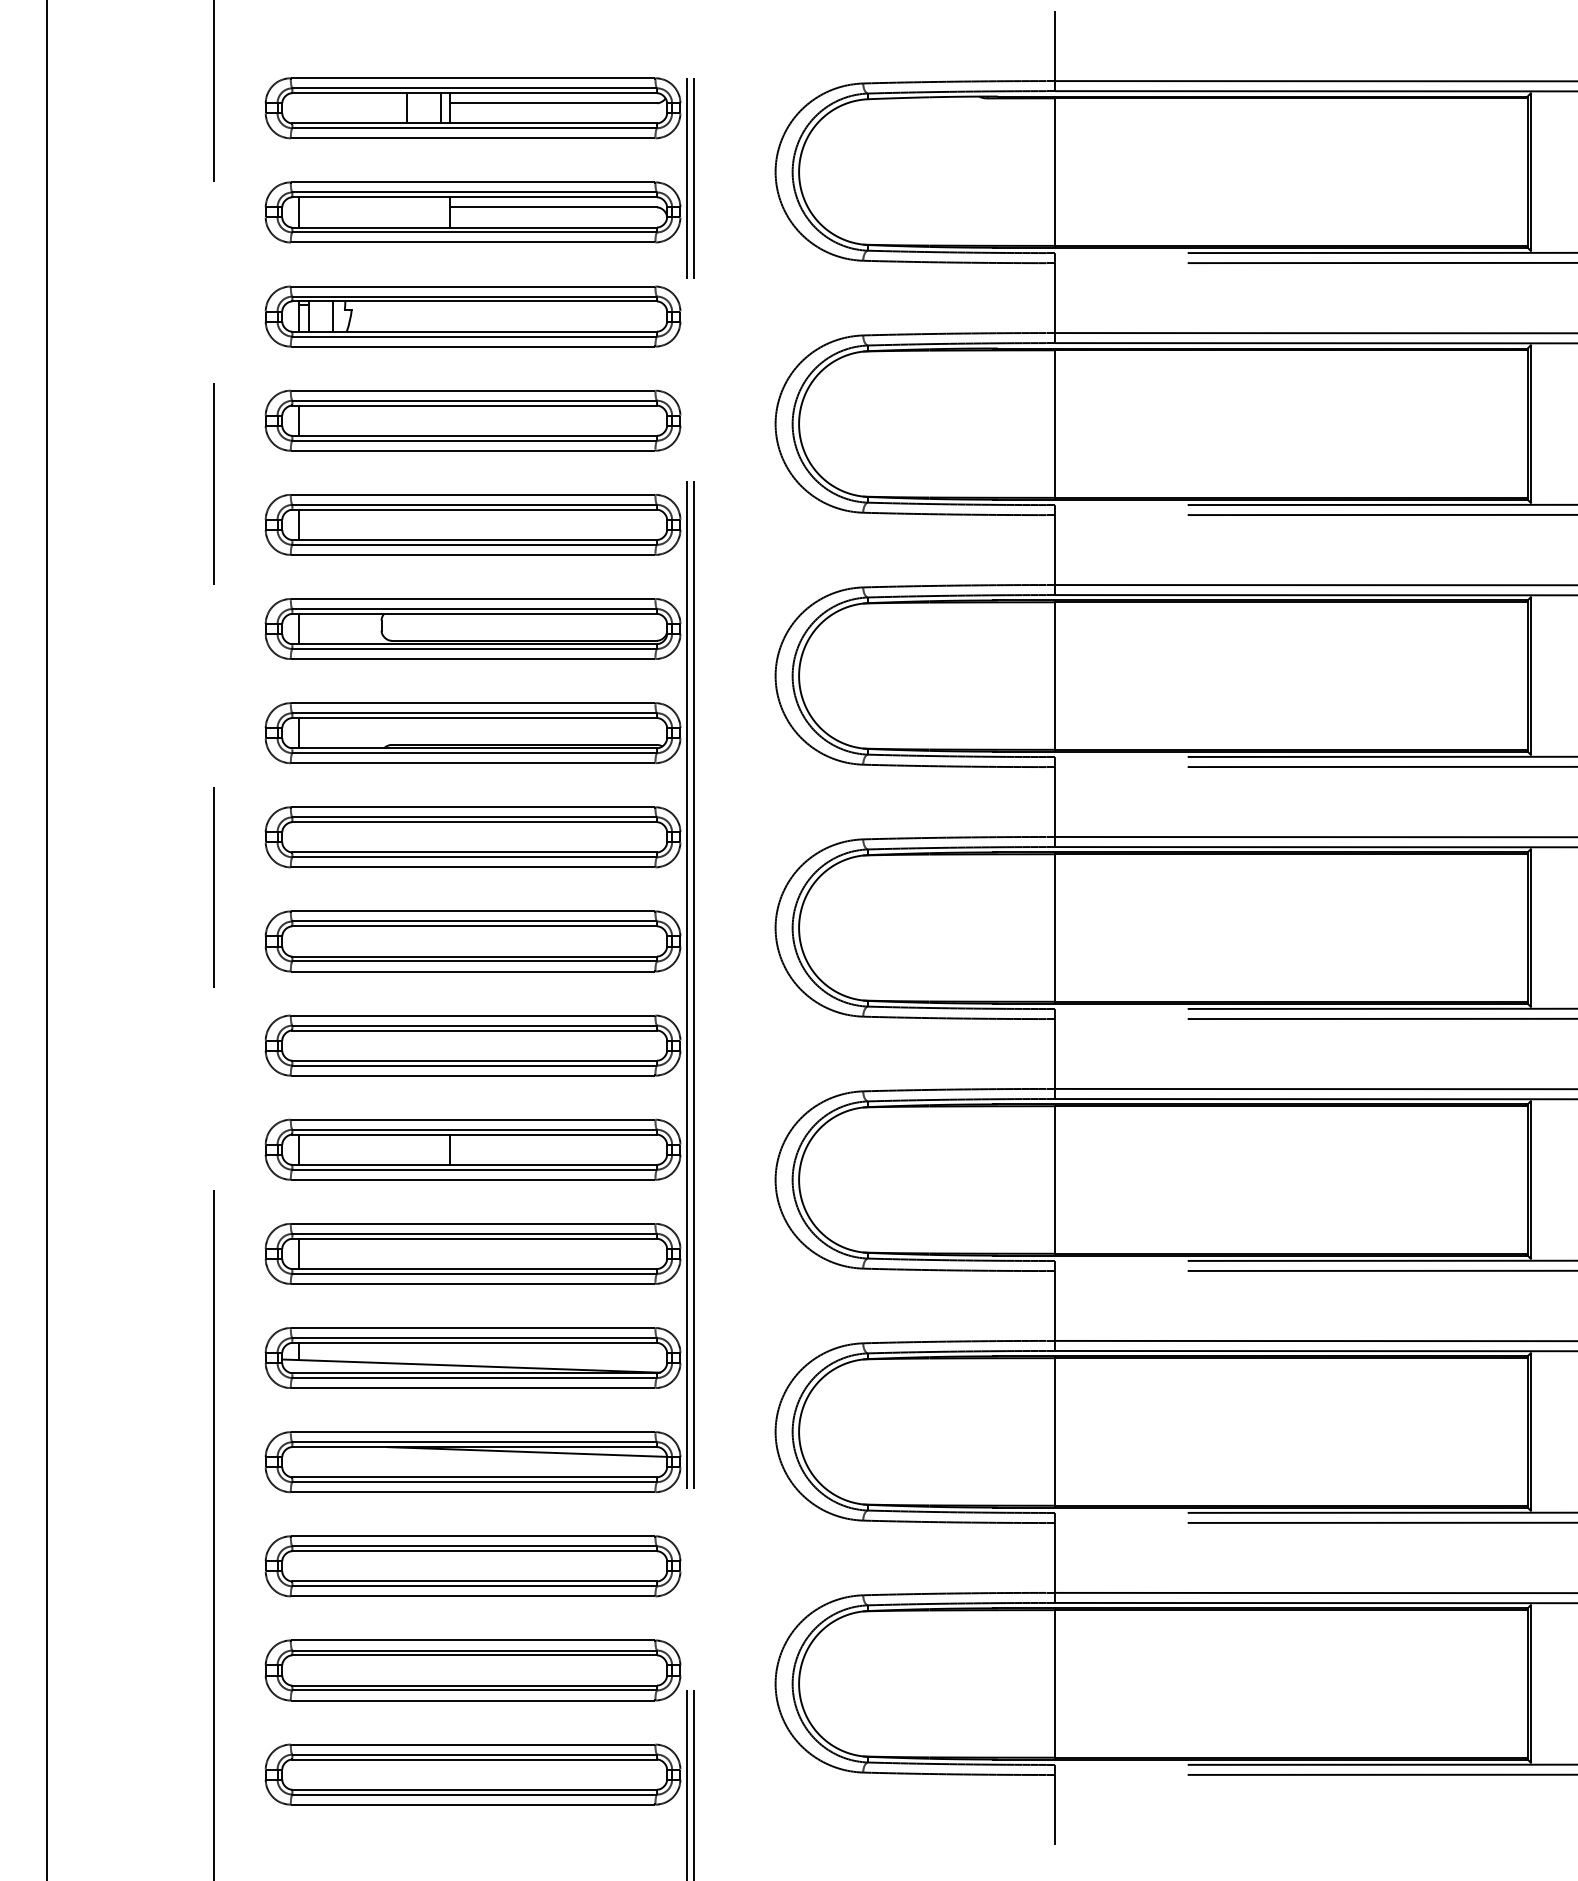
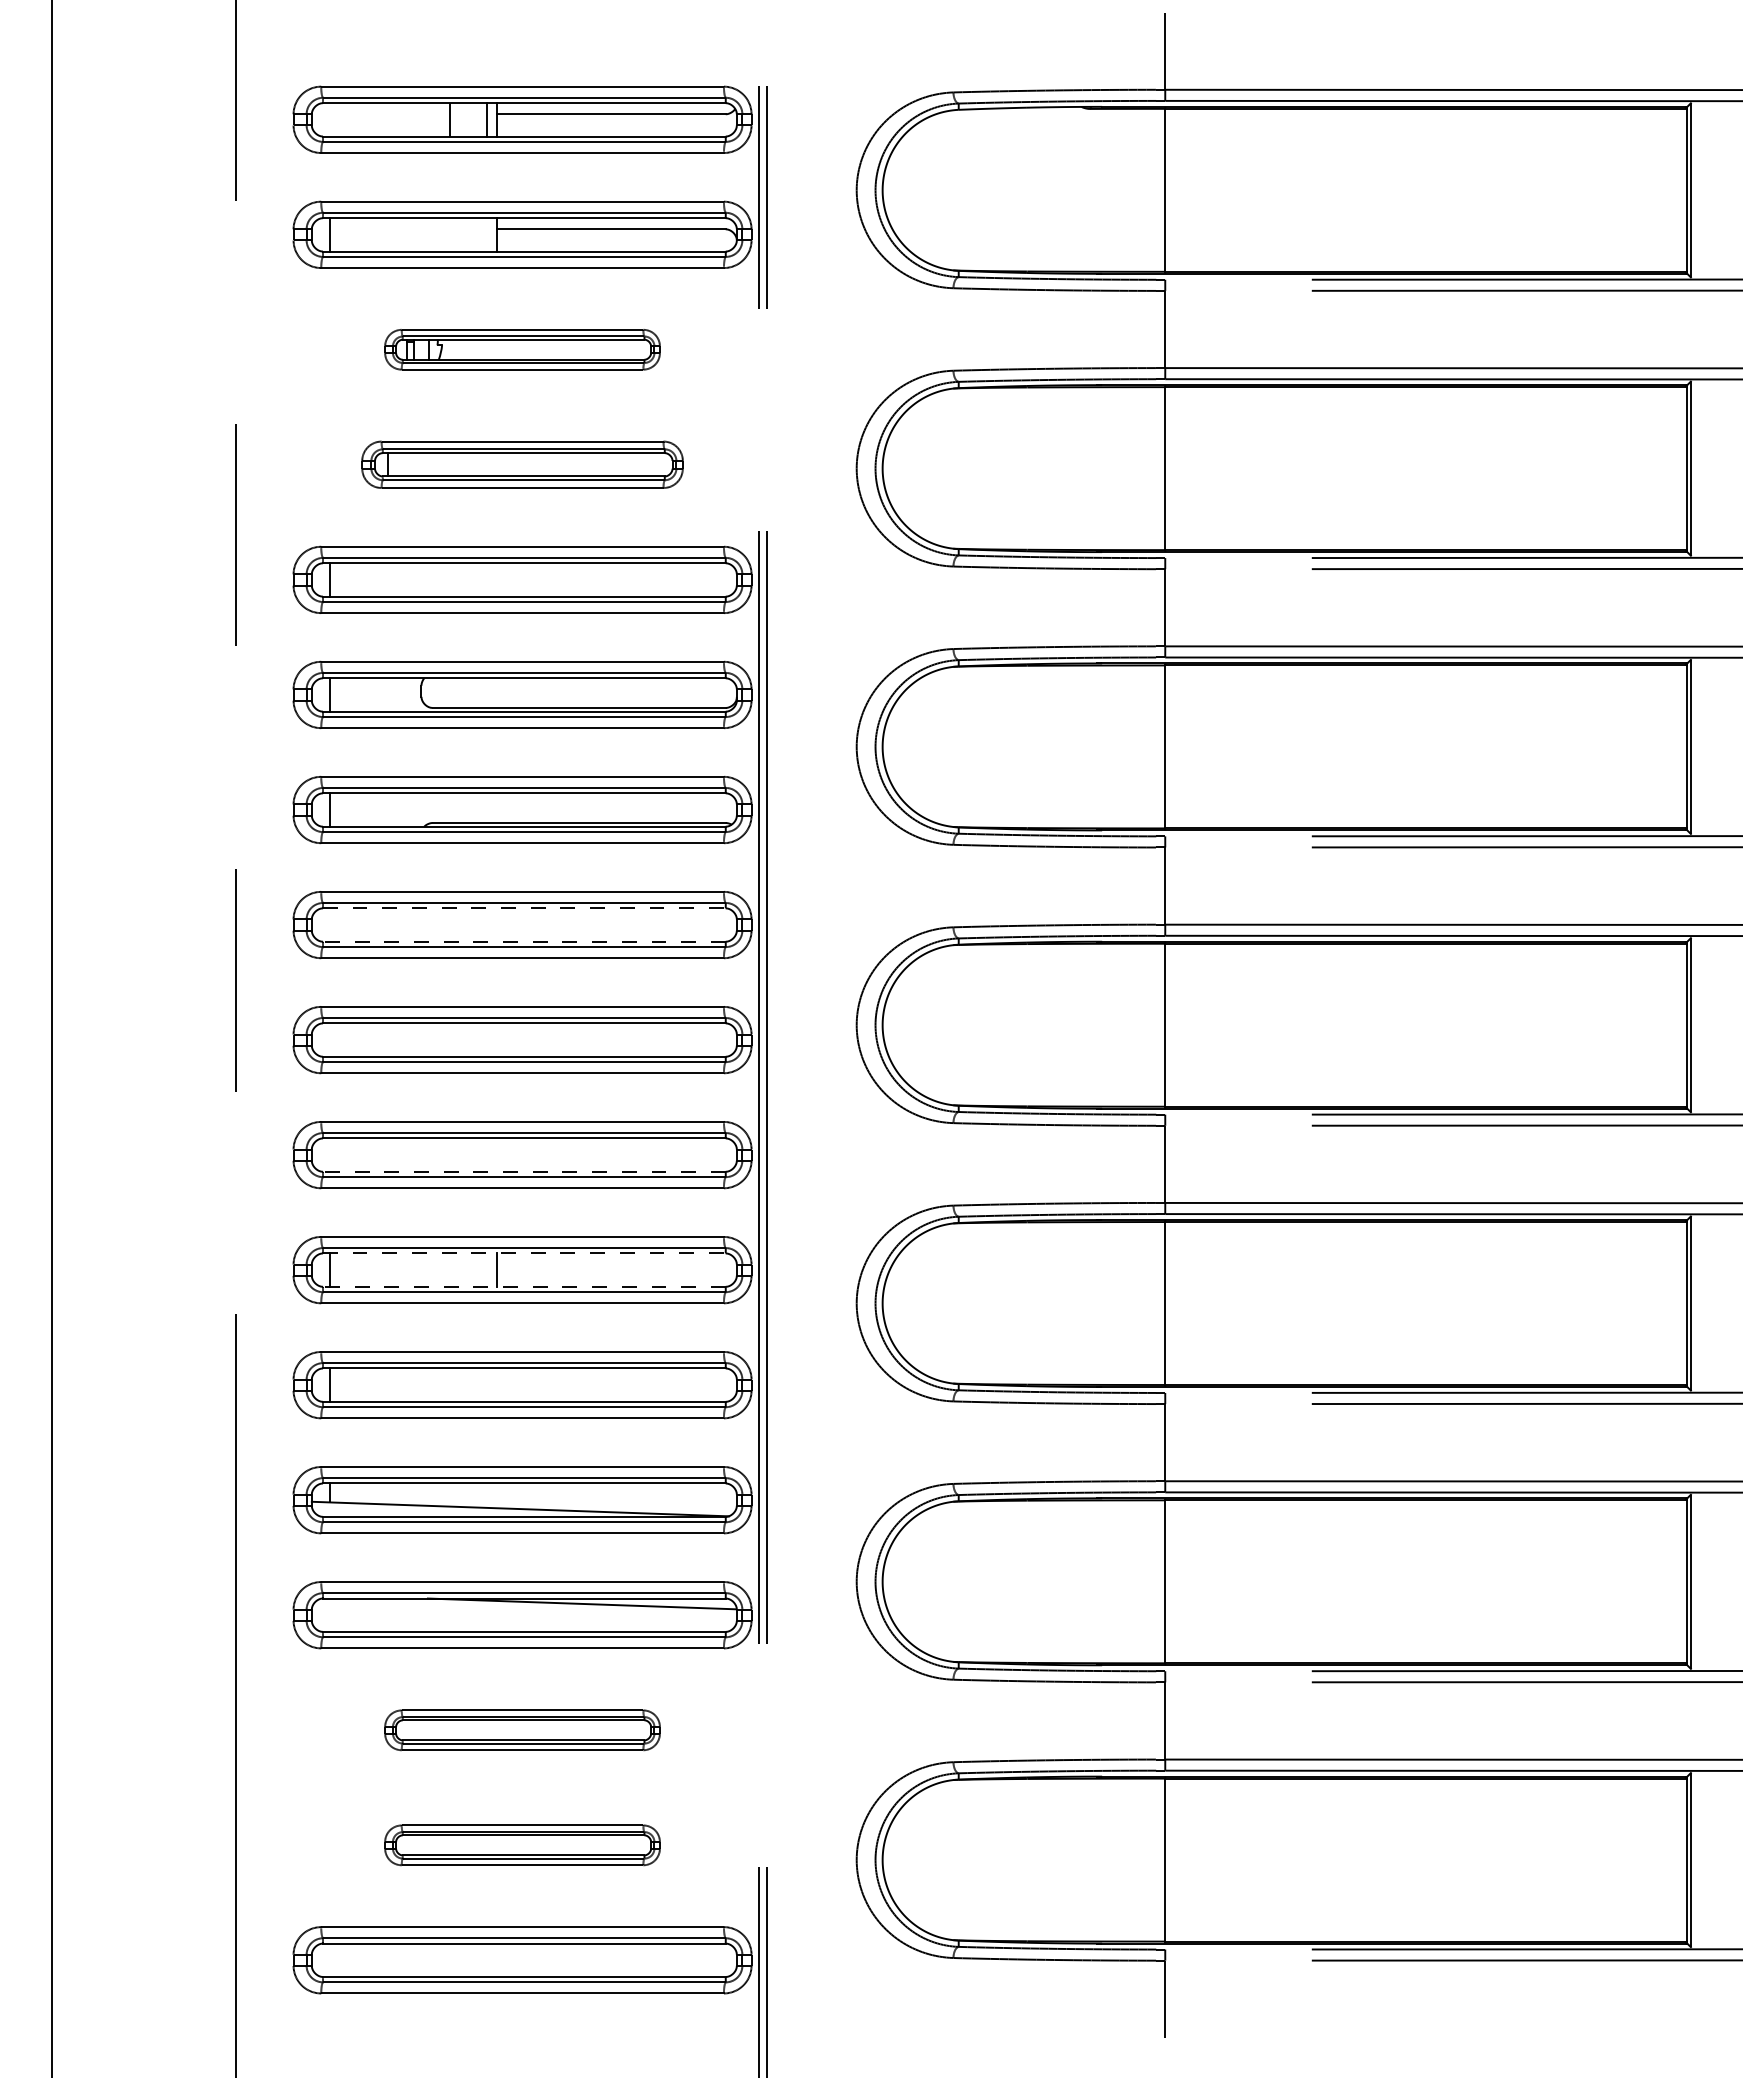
part: (473, 316) -> (522, 349), size x0.6
part: (473, 420) -> (522, 464), size x0.7
line: (474, 822) -> (524, 908), solid -> dashed
line: (473, 852) -> (523, 941), solid -> dashed
line: (473, 1060) -> (523, 1171), solid -> dashed
line: (474, 1134) -> (524, 1253), solid -> dashed
line: (473, 1164) -> (523, 1286), solid -> dashed
part: (473, 1566) -> (522, 1730), size x0.6
part: (473, 1670) -> (522, 1845), size x0.6

